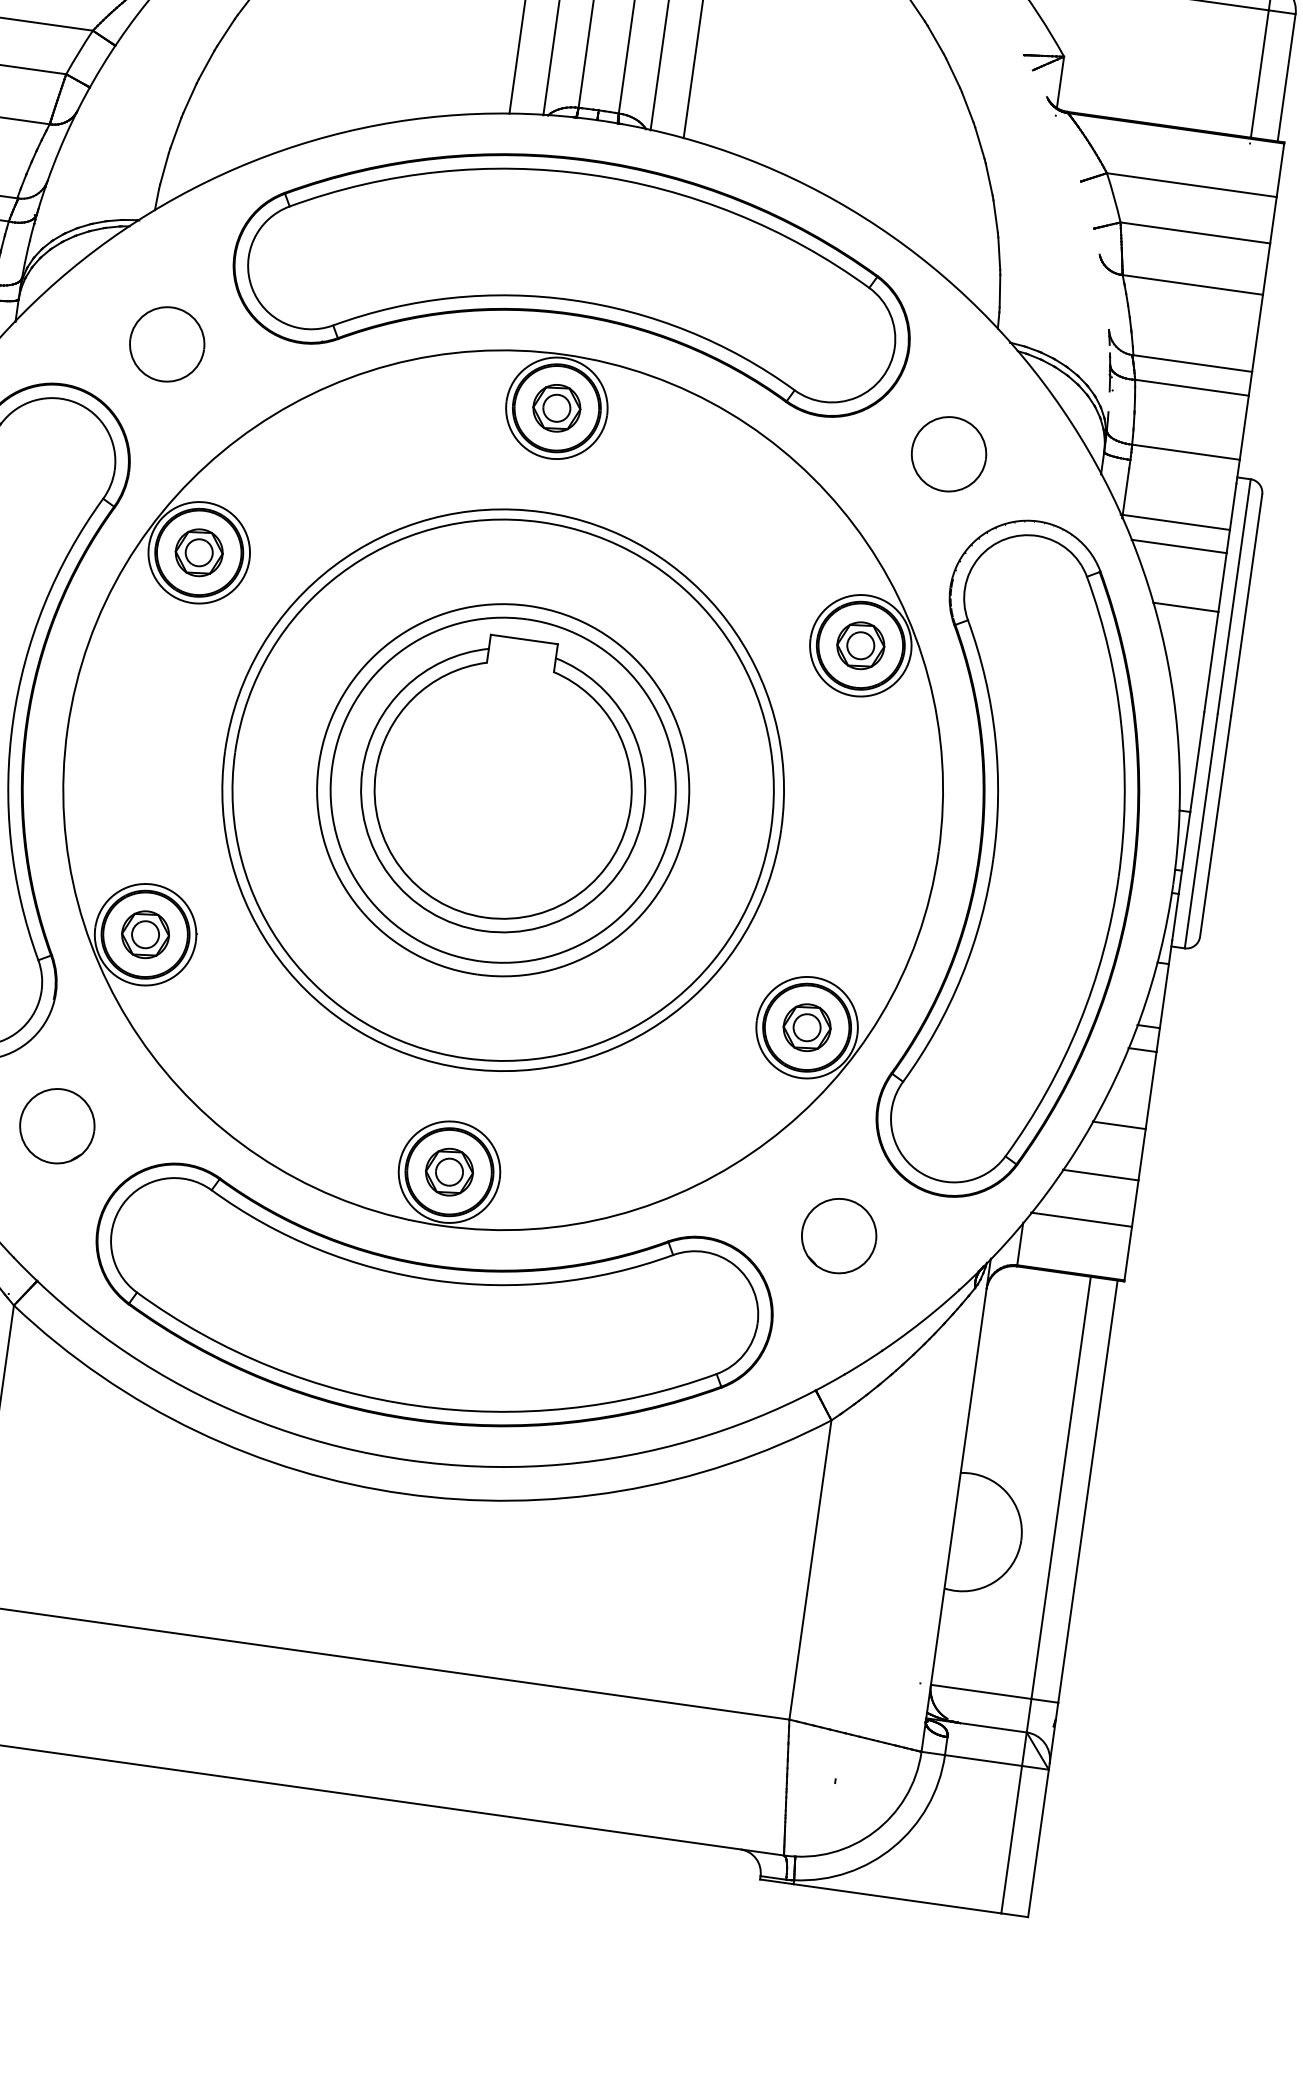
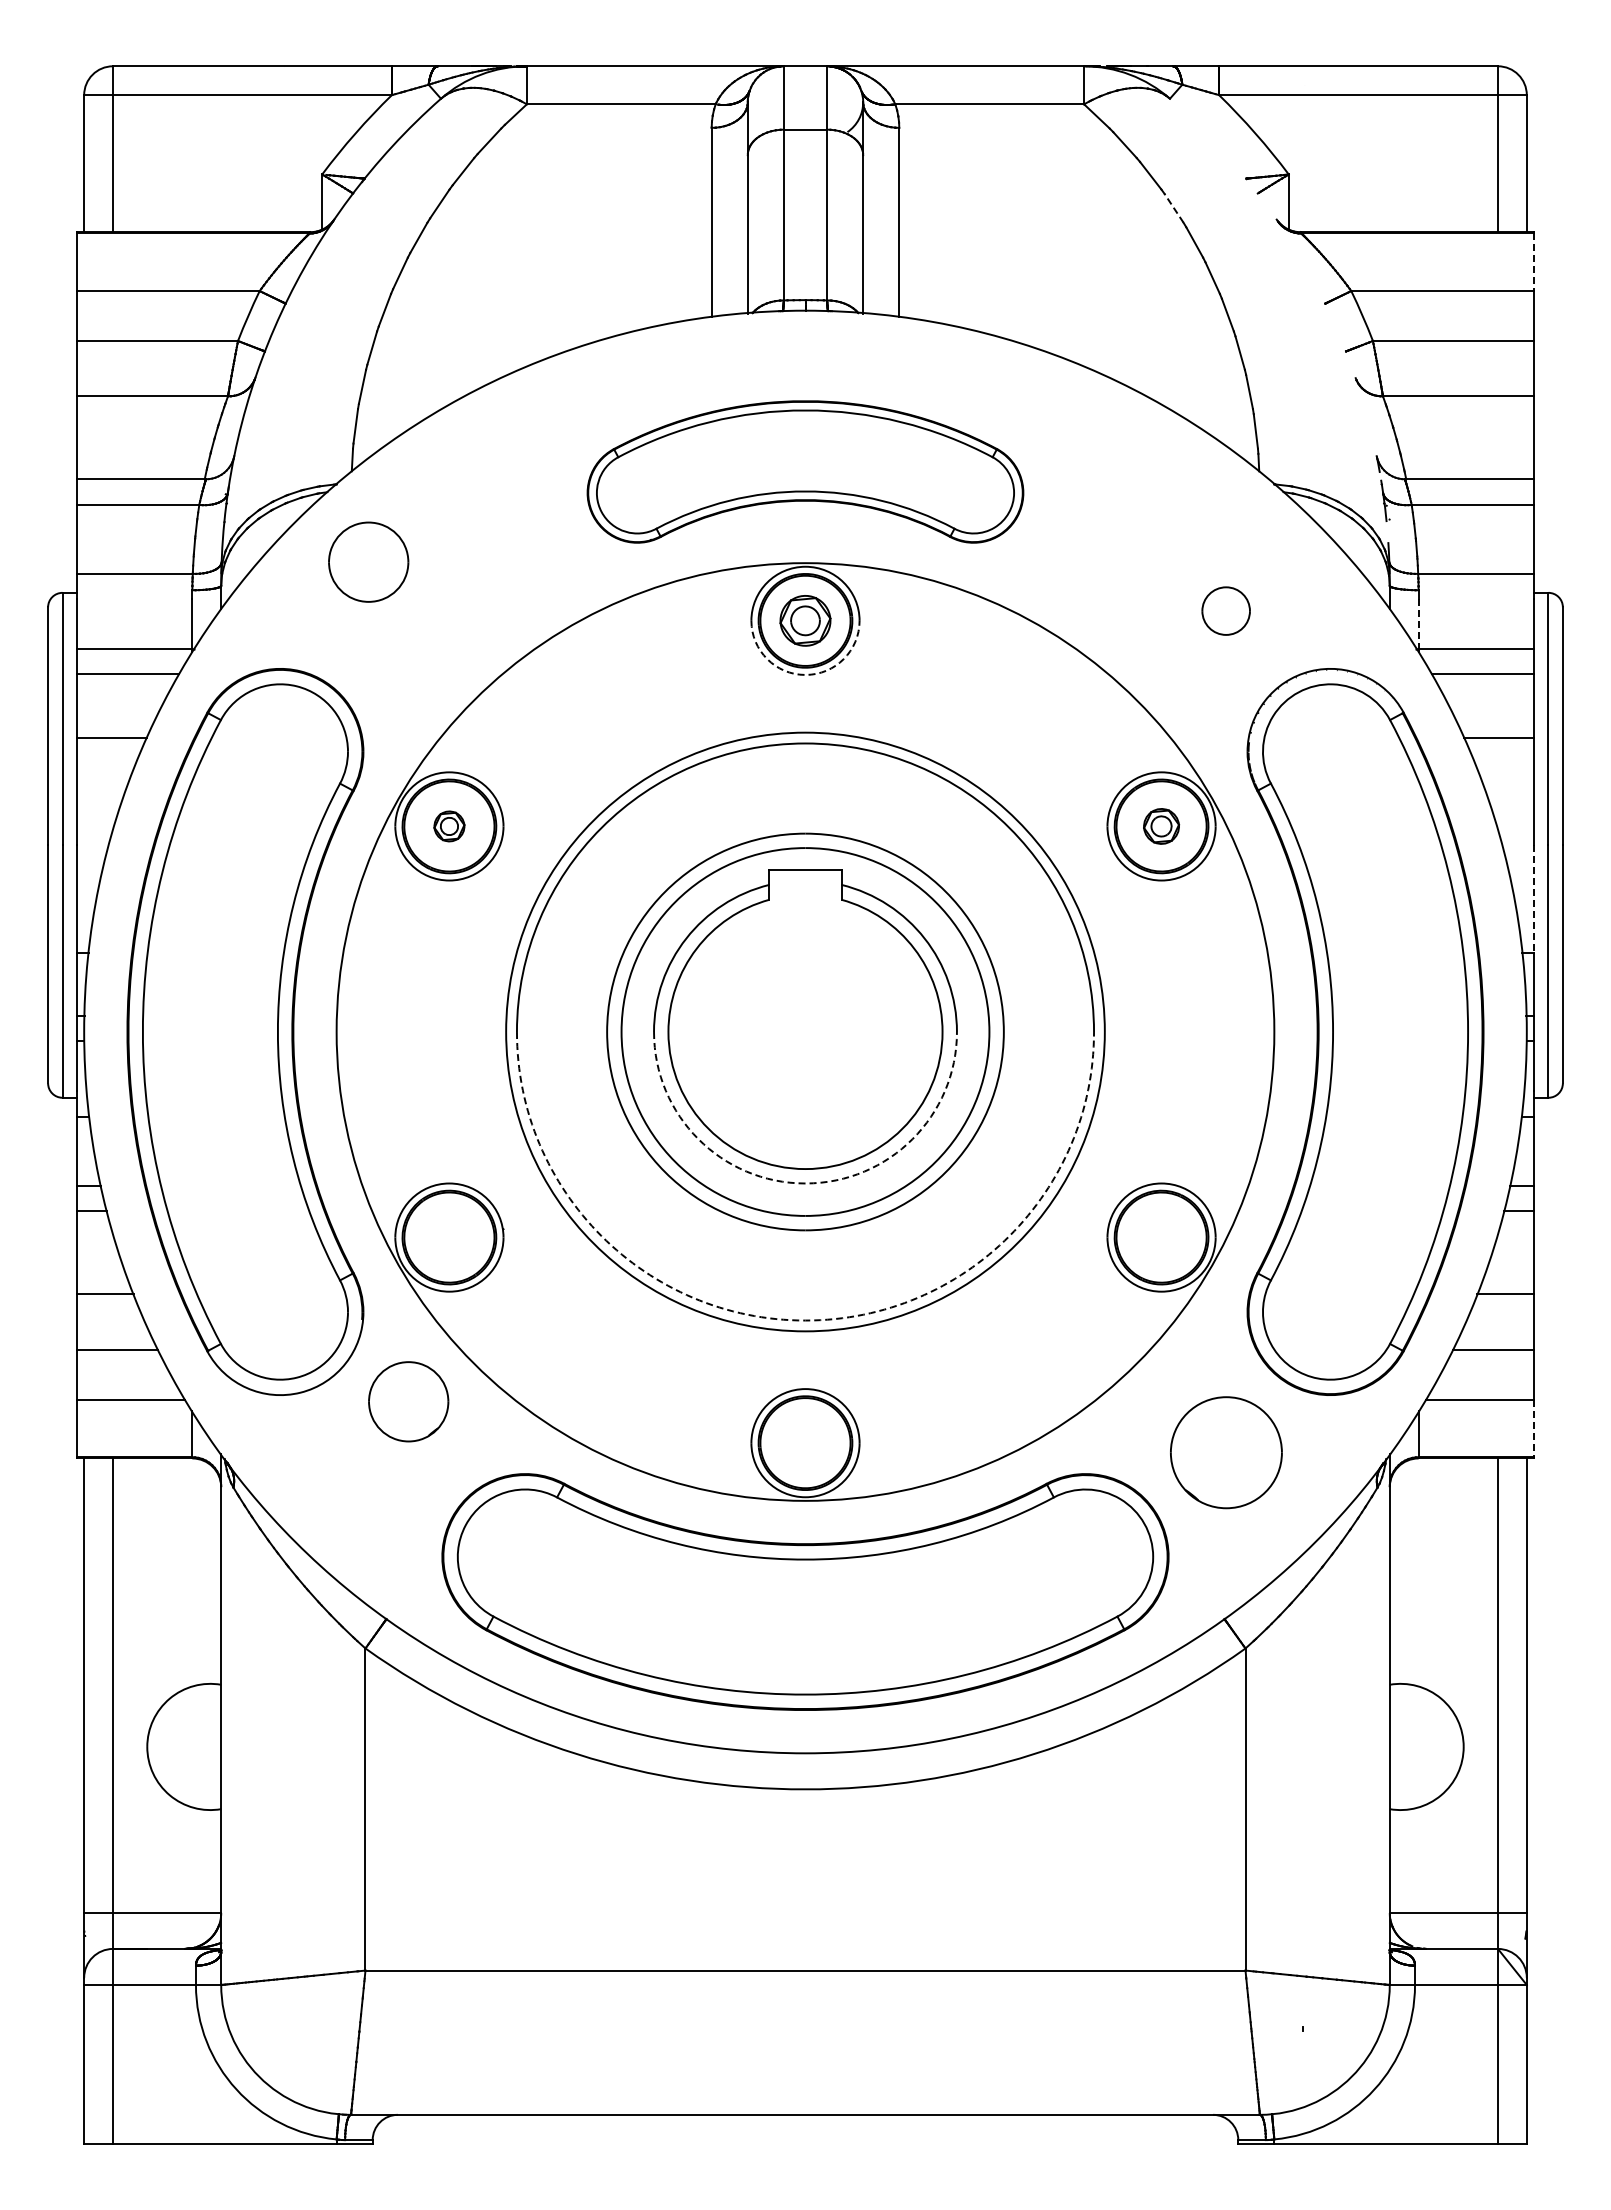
line: (952, 72) -> (1173, 207), solid -> dashed
line: (1280, 170) -> (1534, 262), solid -> dashed
part: (576, 269) -> (805, 471), size x0.6
part: (167, 343) -> (368, 561), moved
part: (948, 453) -> (1225, 610), size x0.6
arc: (549, 458) -> (805, 674), solid -> dashed
line: (1125, 491) -> (1418, 624), solid -> dashed
part: (199, 552) -> (449, 826), size x0.6
part: (860, 645) -> (1161, 826), size x0.7
line: (1197, 762) -> (1534, 899), solid -> dashed
arc: (483, 930) -> (805, 1183), solid -> dashed
part: (145, 934) -> (449, 1237), removed
part: (807, 1027) -> (1161, 1237), removed
arc: (465, 1058) -> (805, 1320), solid -> dashed
part: (57, 1125) -> (408, 1401), moved
part: (449, 1171) -> (805, 1442), removed
part: (838, 1235) -> (1225, 1452), size x1.4
line: (1128, 1253) -> (1534, 1428), solid -> dashed

